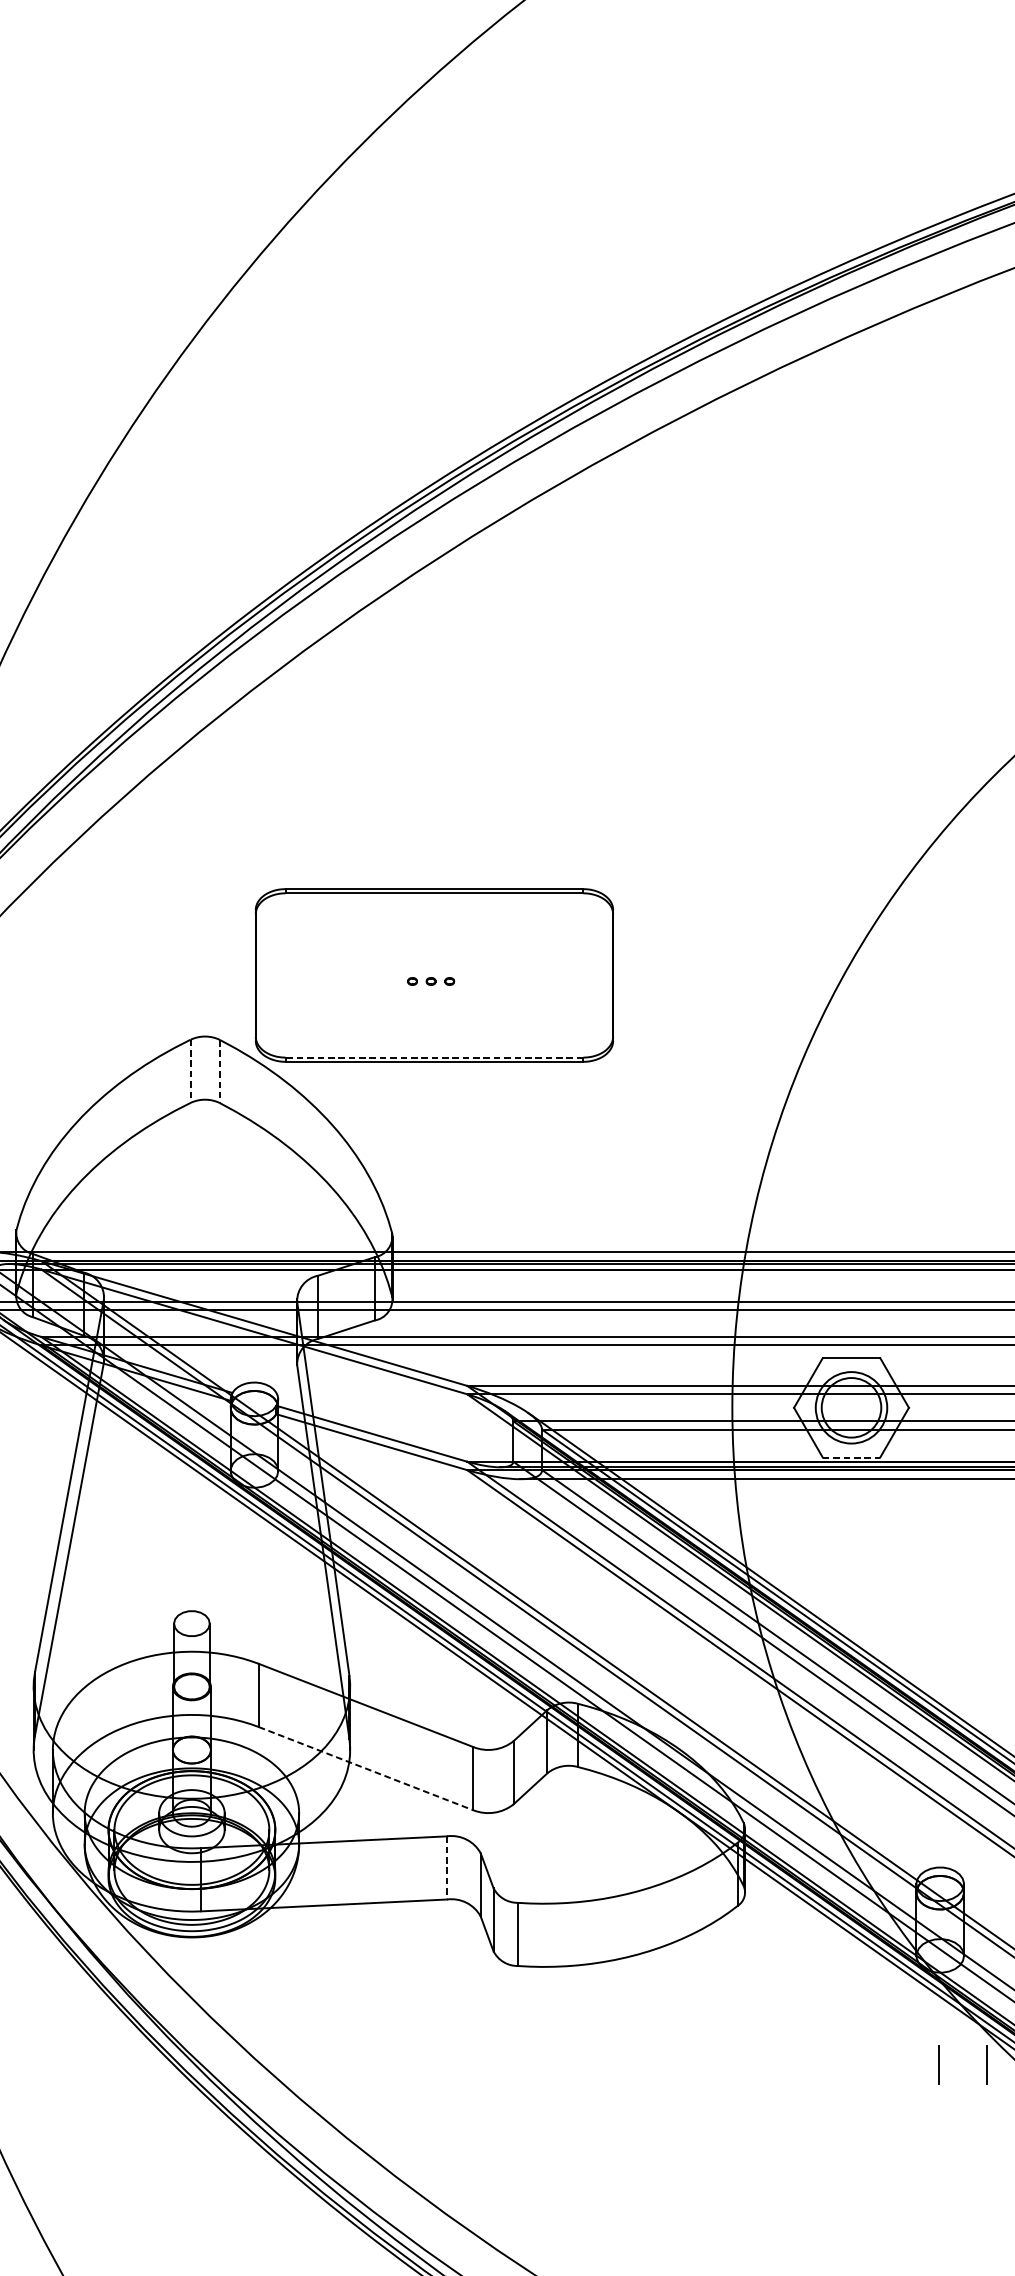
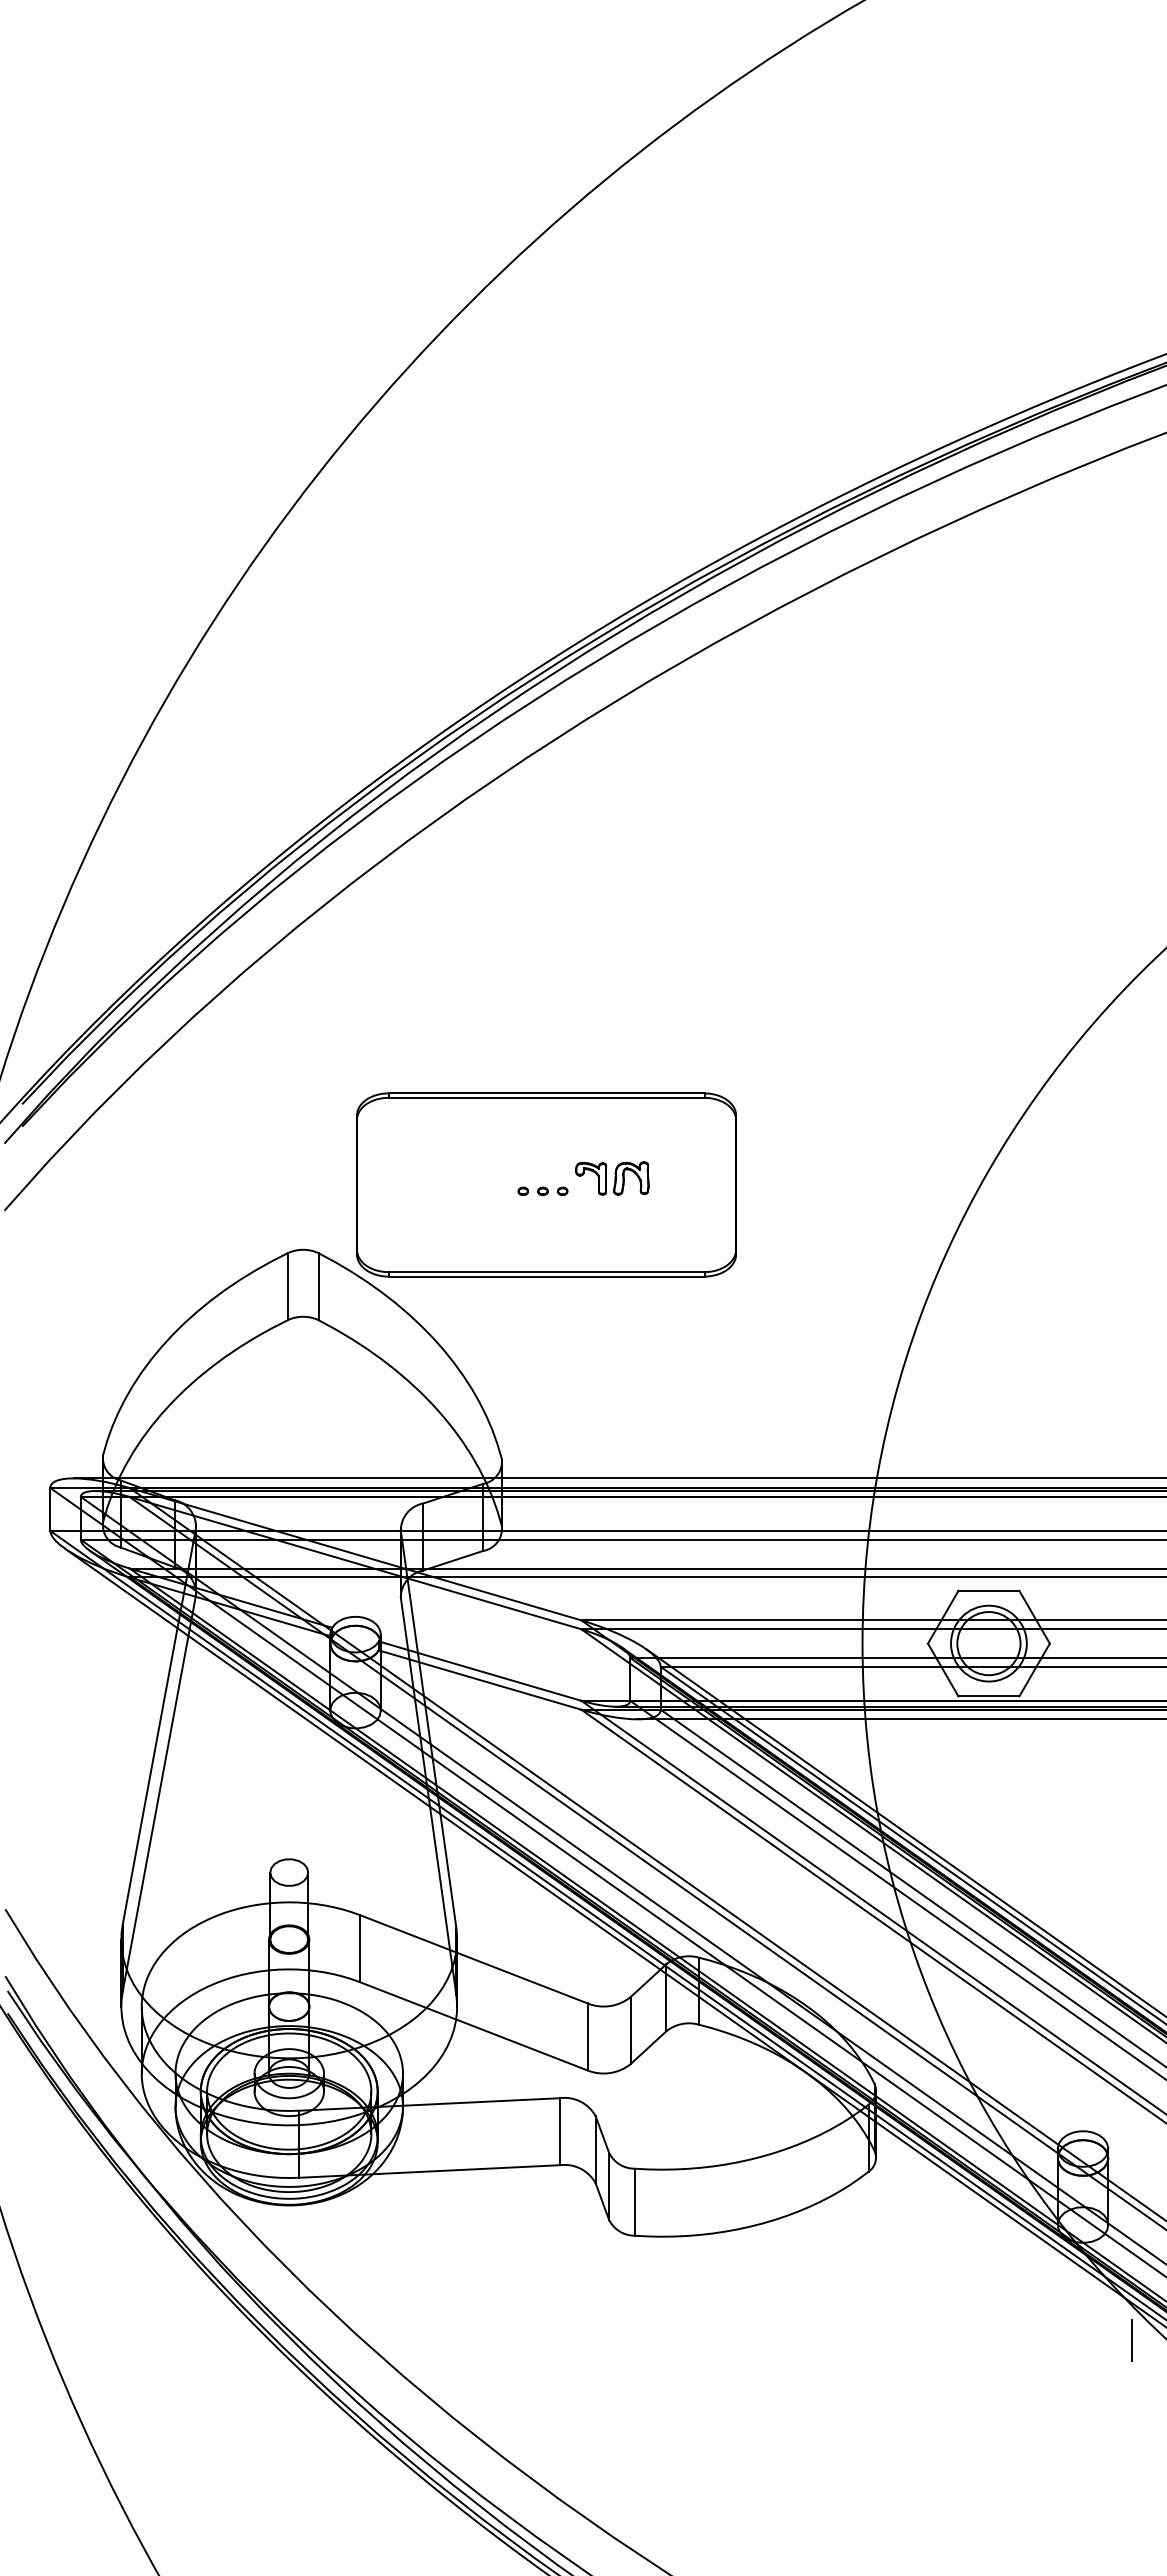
part: (496, 969) -> (612, 1178), added
line: (434, 1057) -> (546, 1272), dashed -> solid
line: (190, 1071) -> (287, 1286), dashed -> solid
line: (220, 1072) -> (319, 1287), dashed -> solid
line: (852, 1457) -> (989, 1696), dashed -> solid
line: (365, 1768) -> (473, 2026), dashed -> solid
line: (446, 1868) -> (559, 2132), dashed -> solid
line: (938, 2064) -> (1081, 2340), removed

